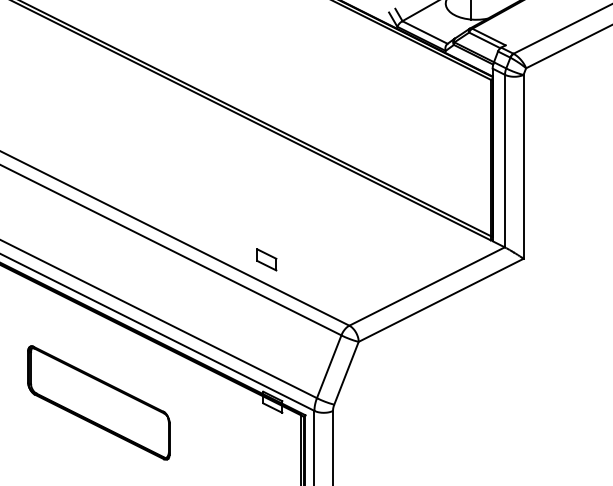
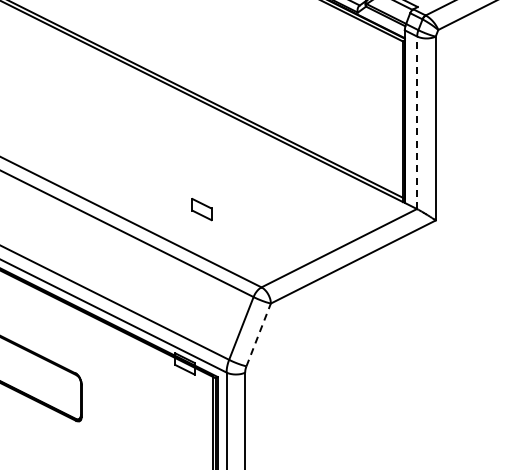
line: (504, 160) -> (416, 122), solid -> dashed
part: (266, 259) -> (201, 209), moved
line: (346, 373) -> (258, 335), solid -> dashed

